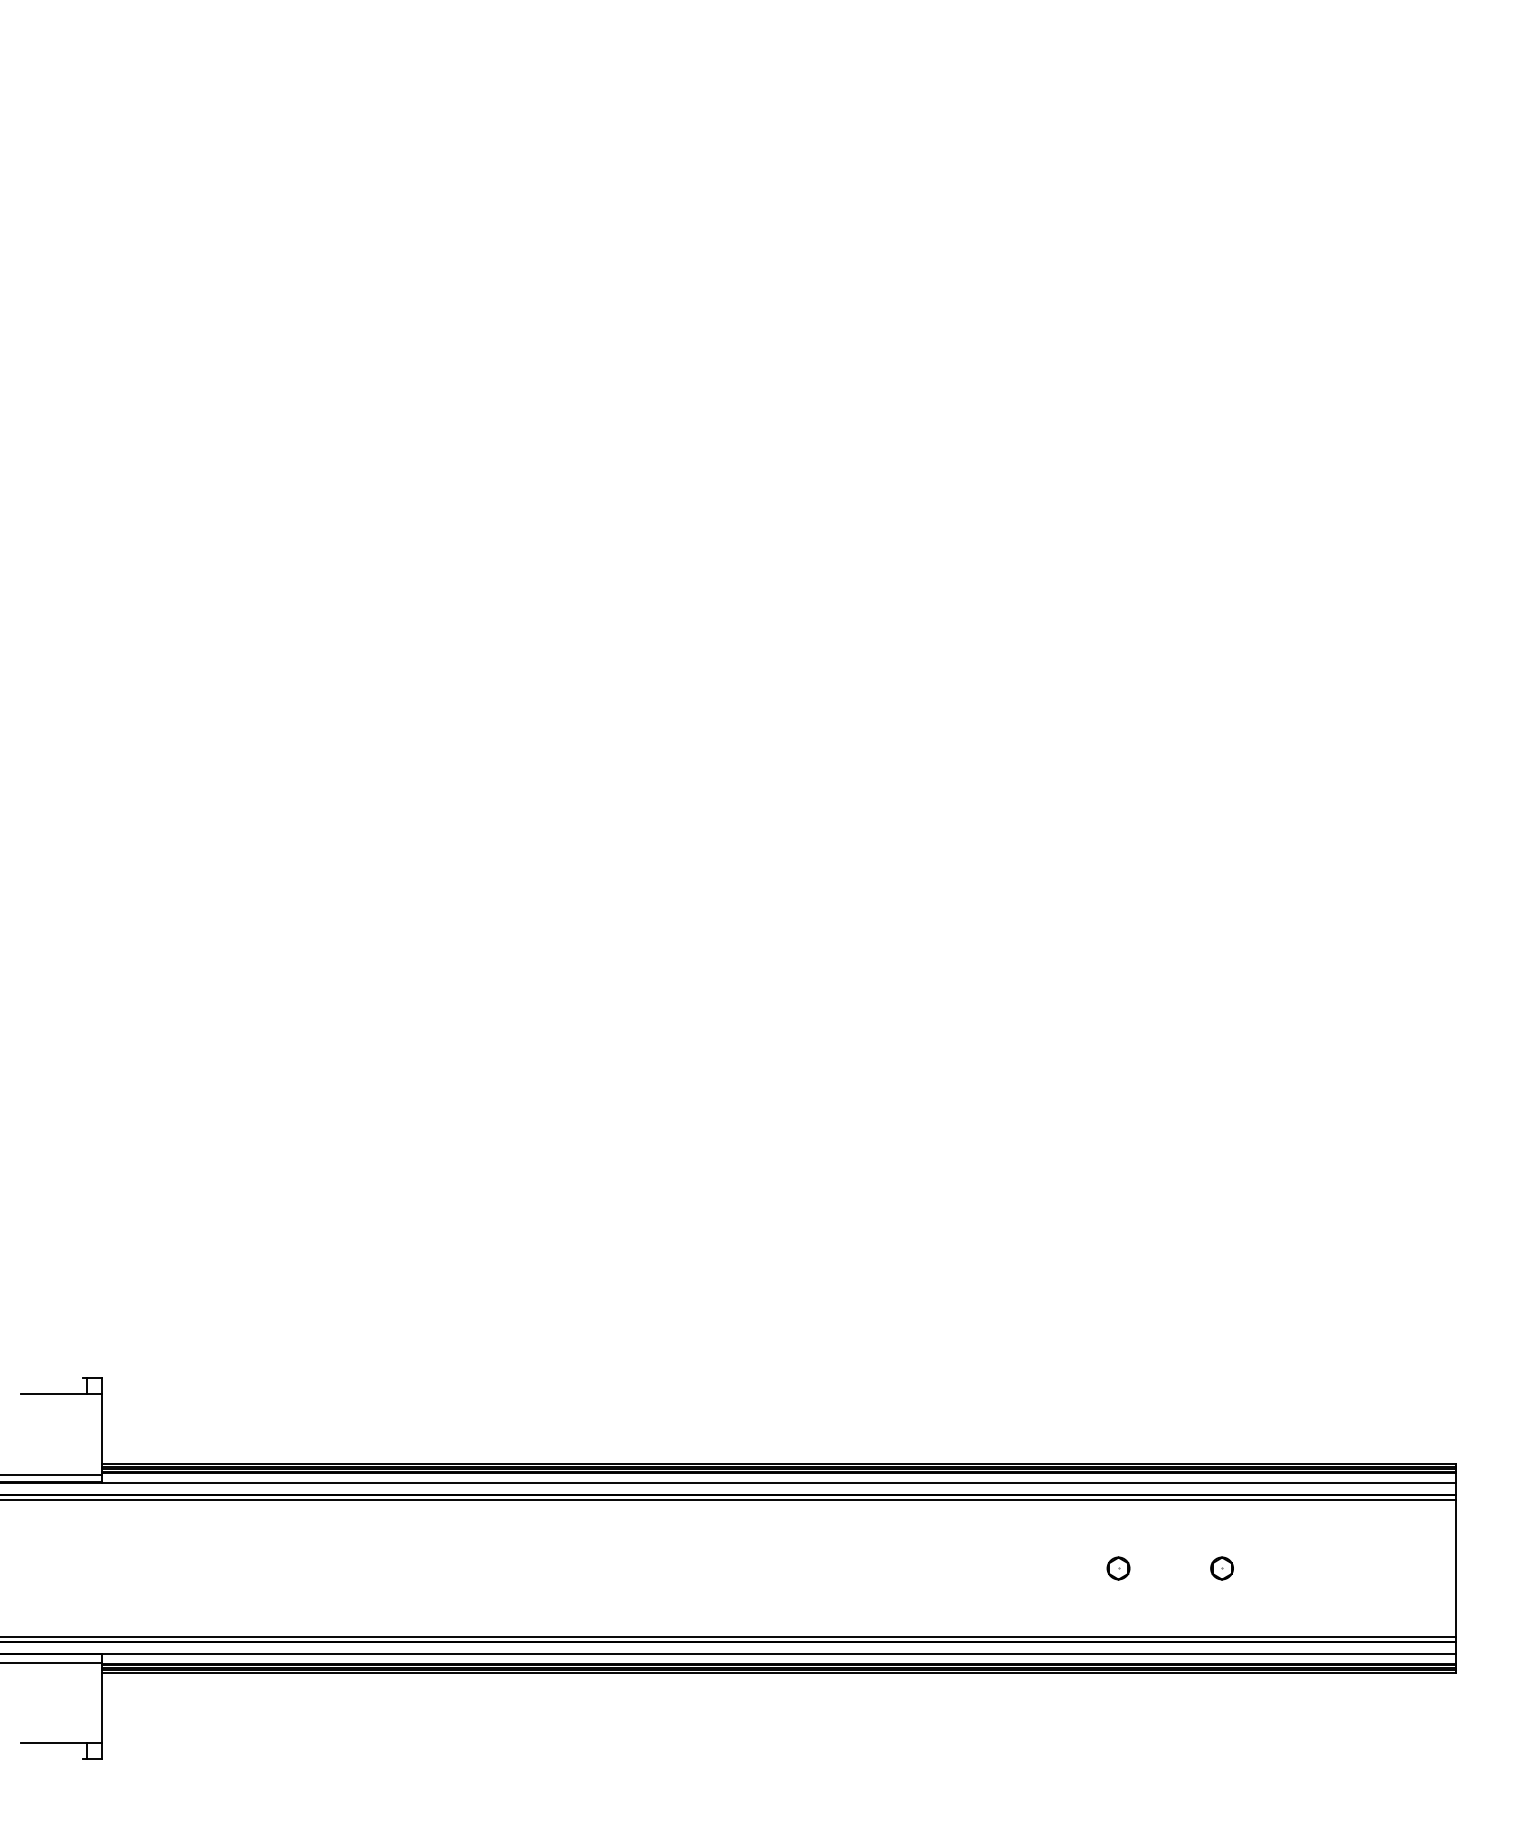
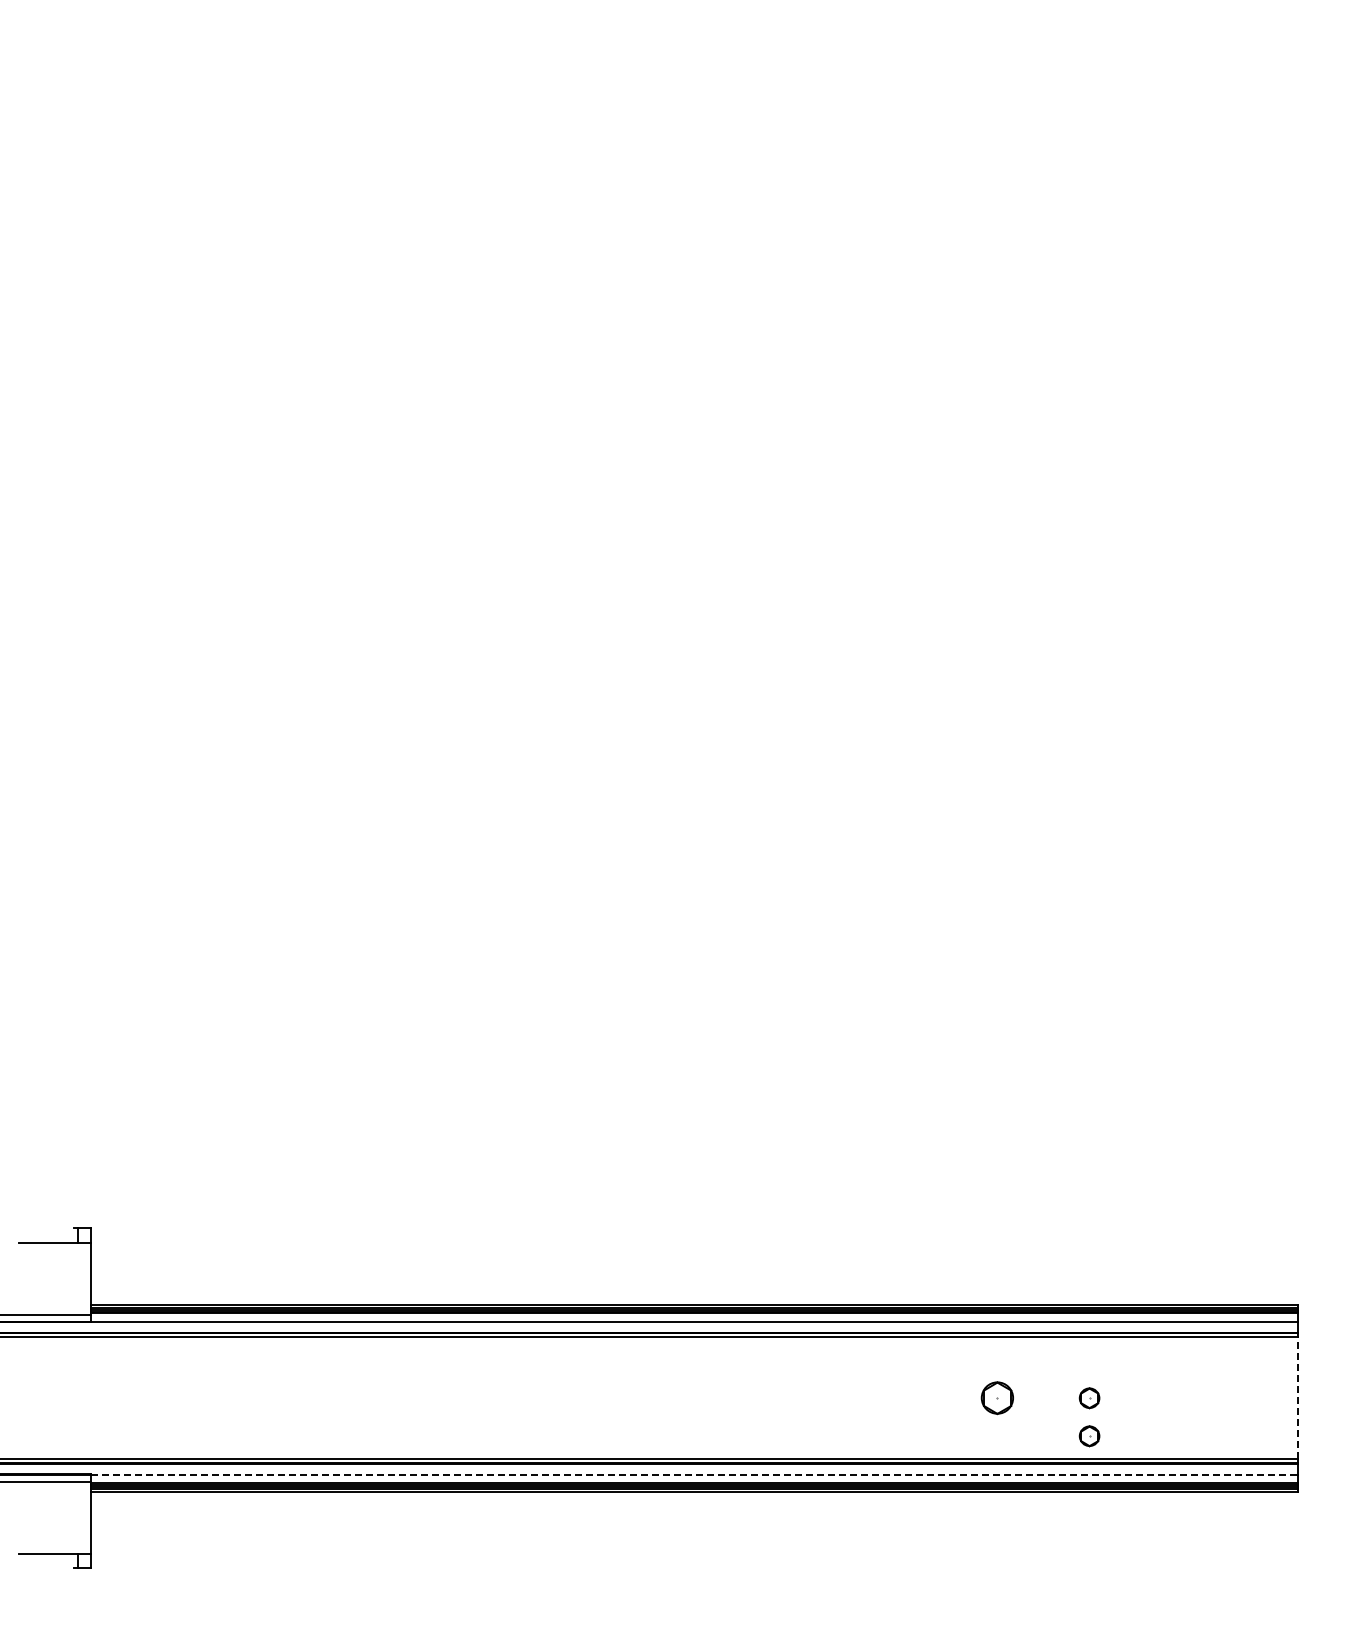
part: (1117, 1568) -> (996, 1398), size x1.6
line: (1456, 1568) -> (1298, 1398), solid -> dashed
part: (1221, 1611) -> (1089, 1436), added
line: (778, 1653) -> (694, 1474), solid -> dashed

